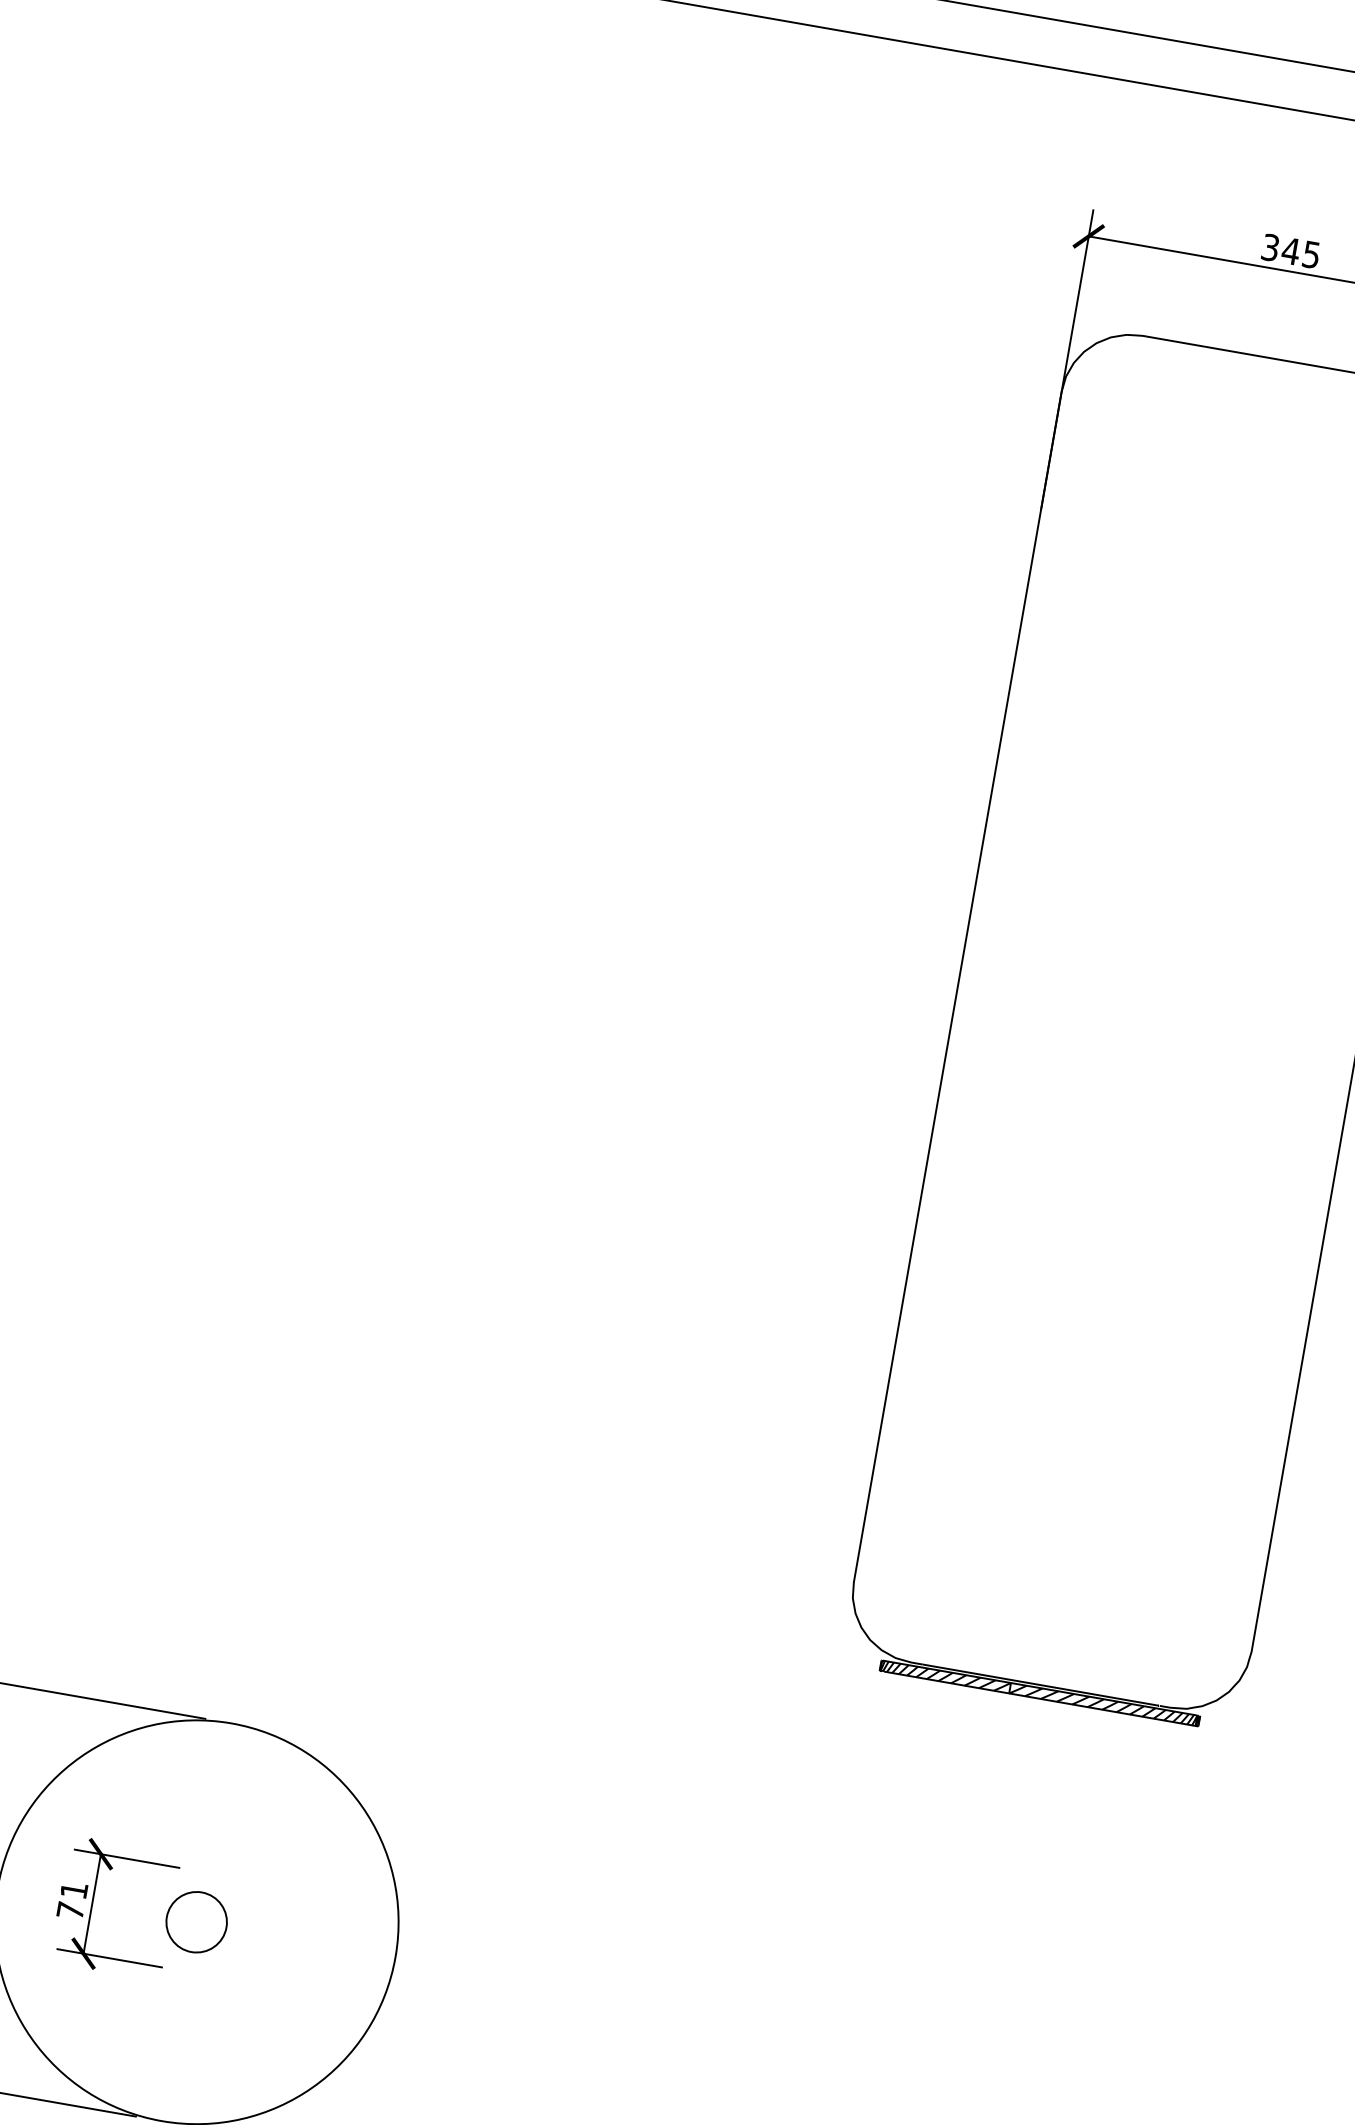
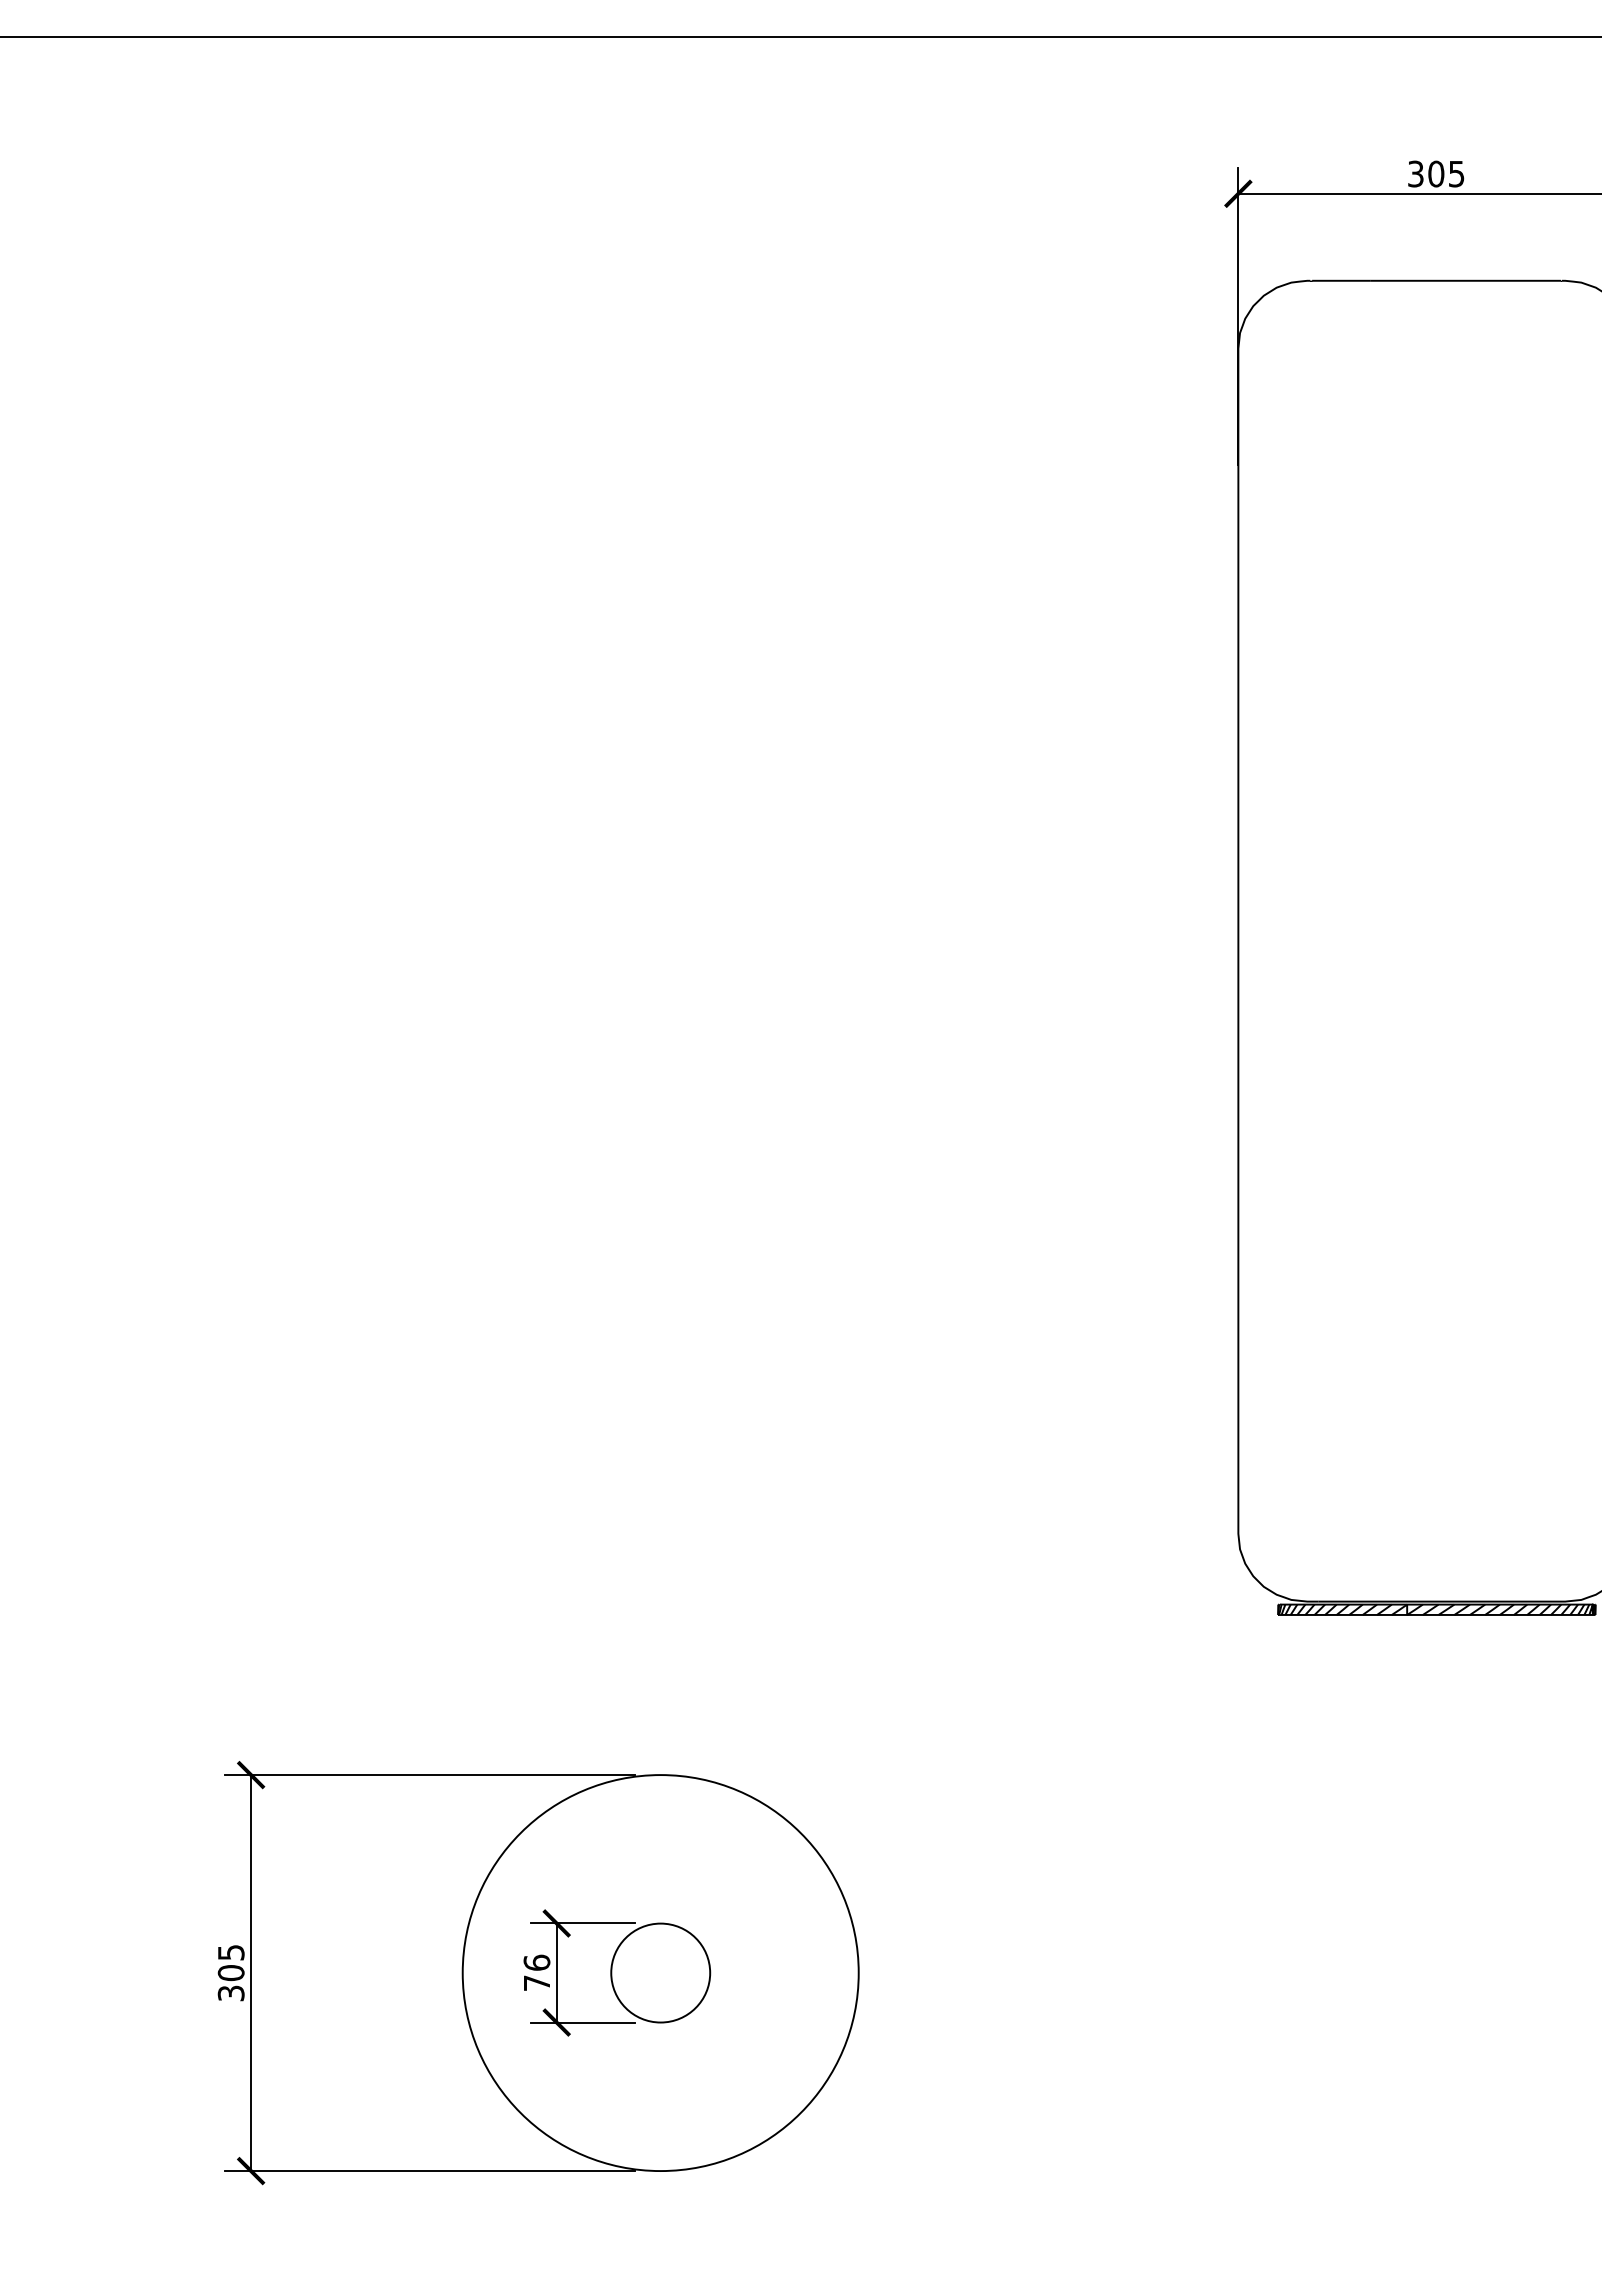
text: (1290, 250) -> (1435, 173), 345 -> 305
text: (73, 1889) -> (536, 1962), 71 -> 76
circle: (196, 1921) -> (660, 1972), size x1.67

